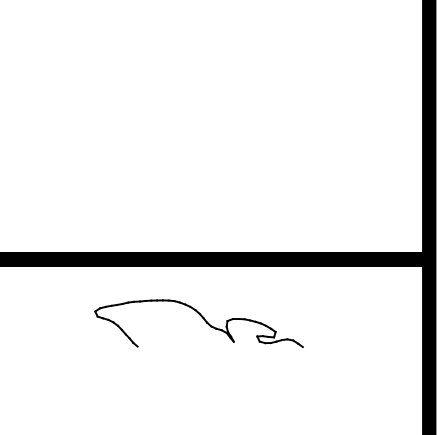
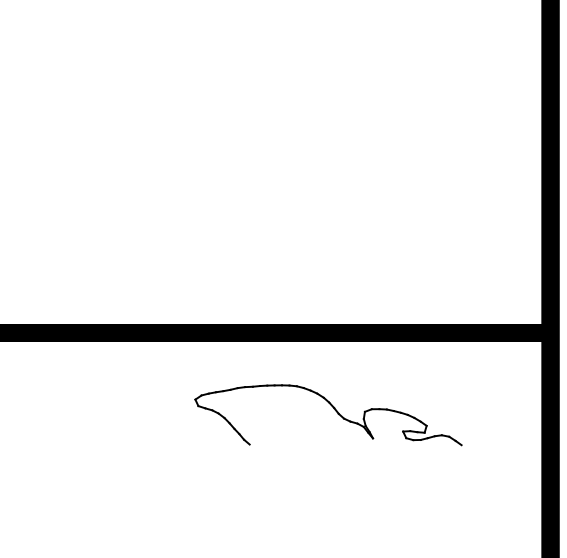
part: (202, 318) -> (332, 408), moved

